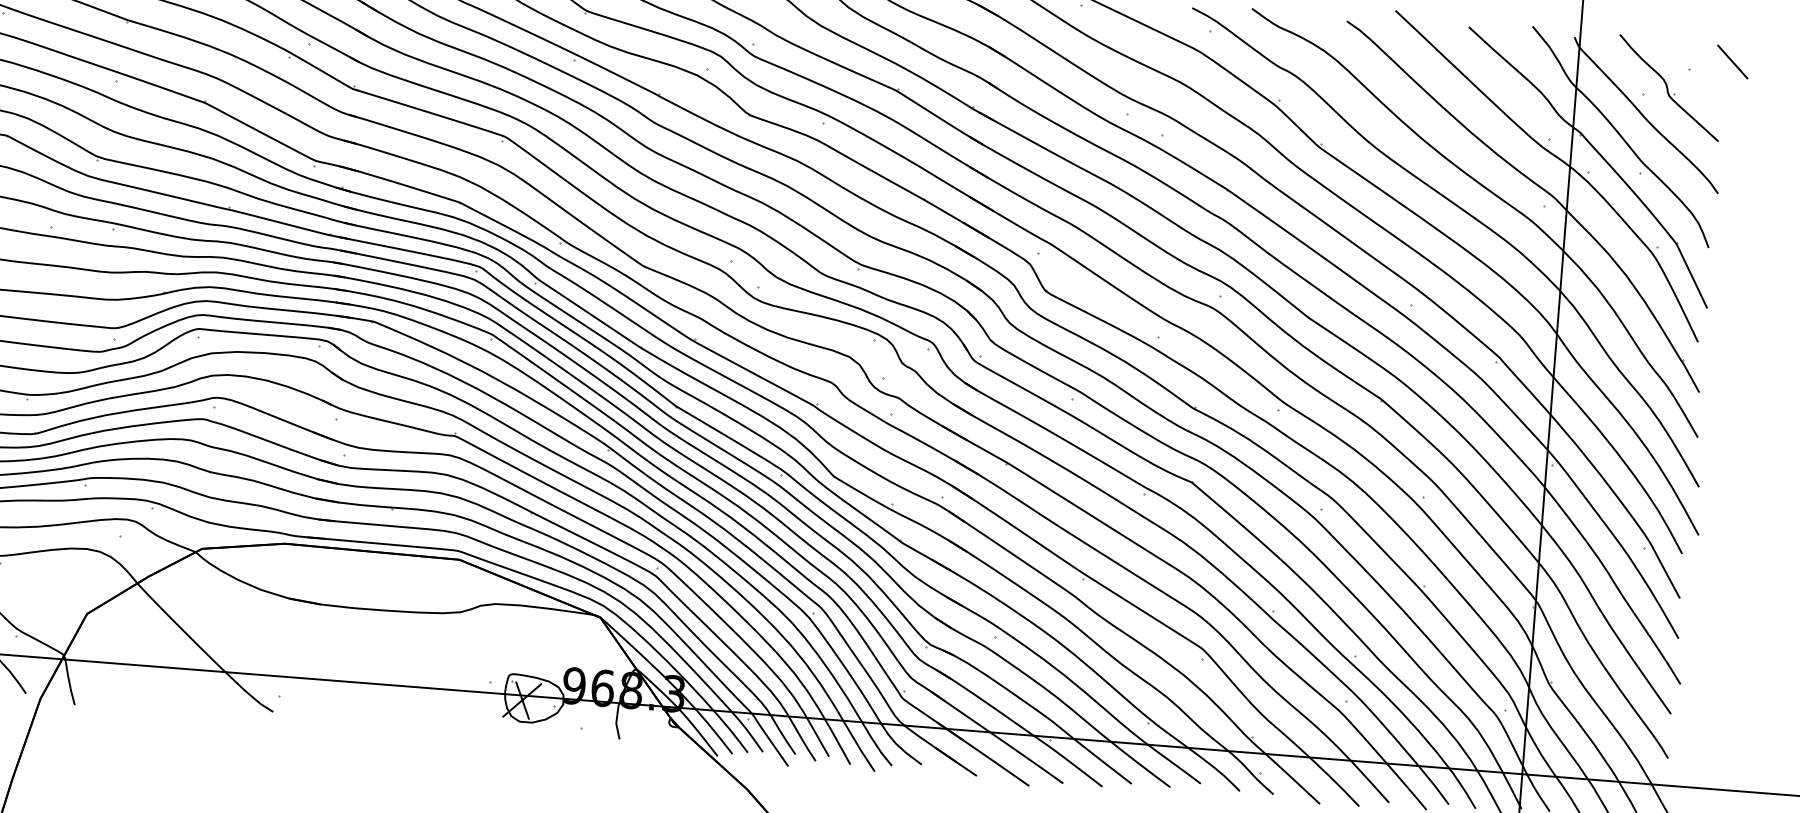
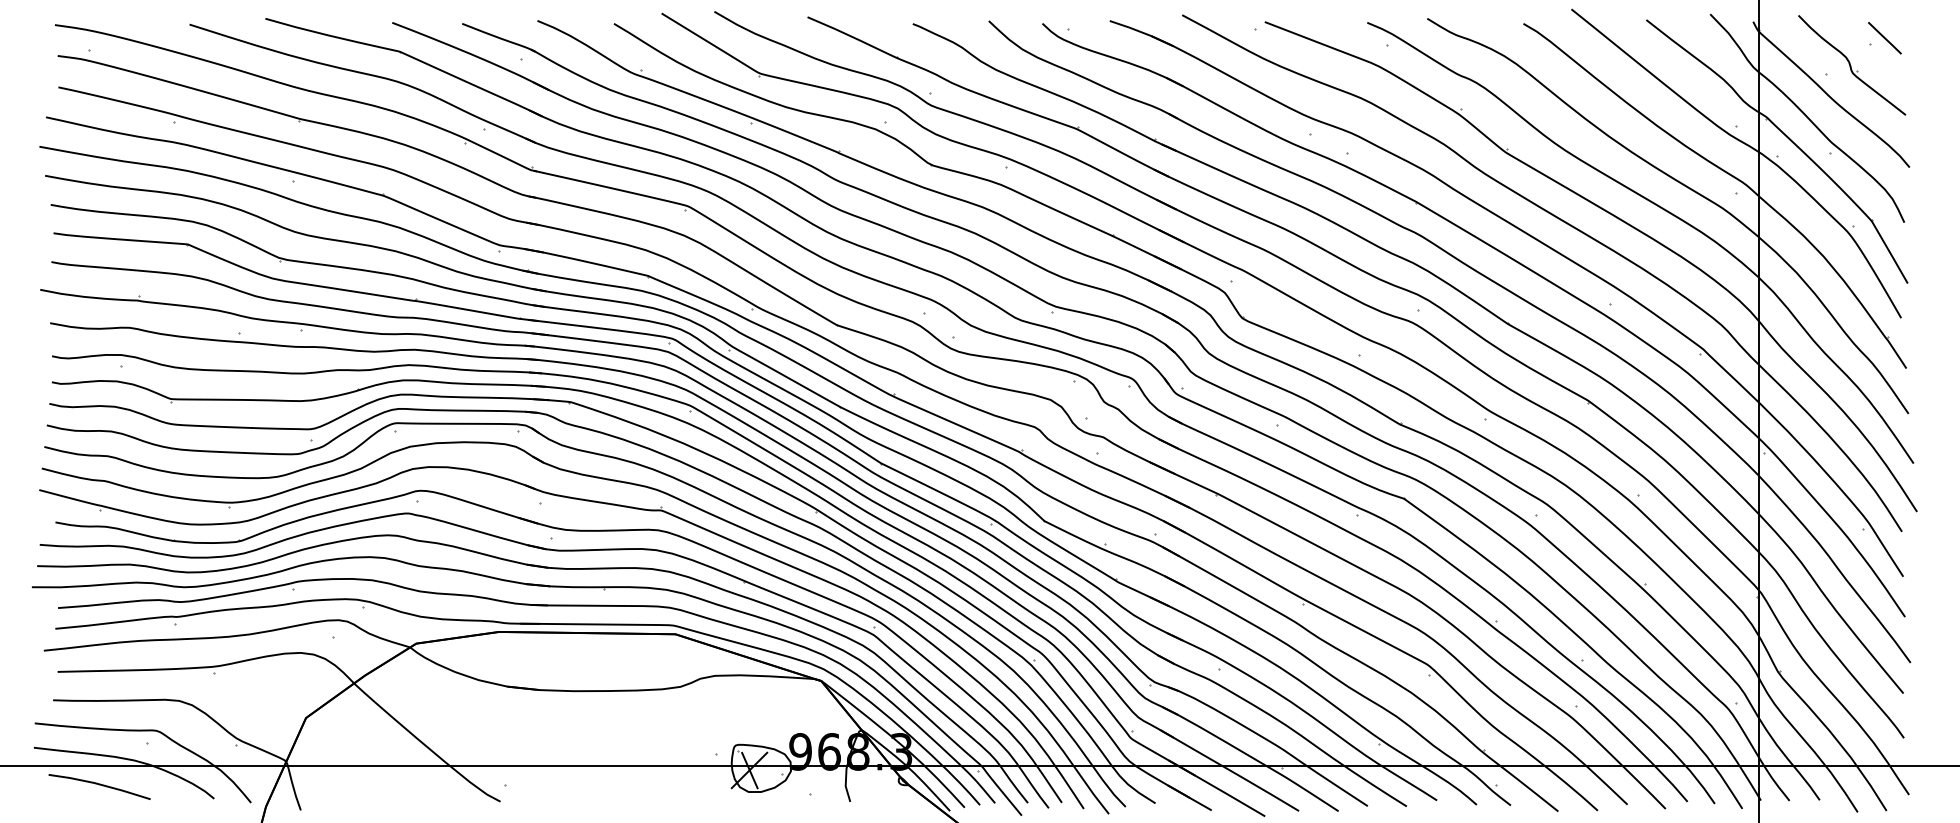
line: (1732, 62) -> (1884, 38), moved

